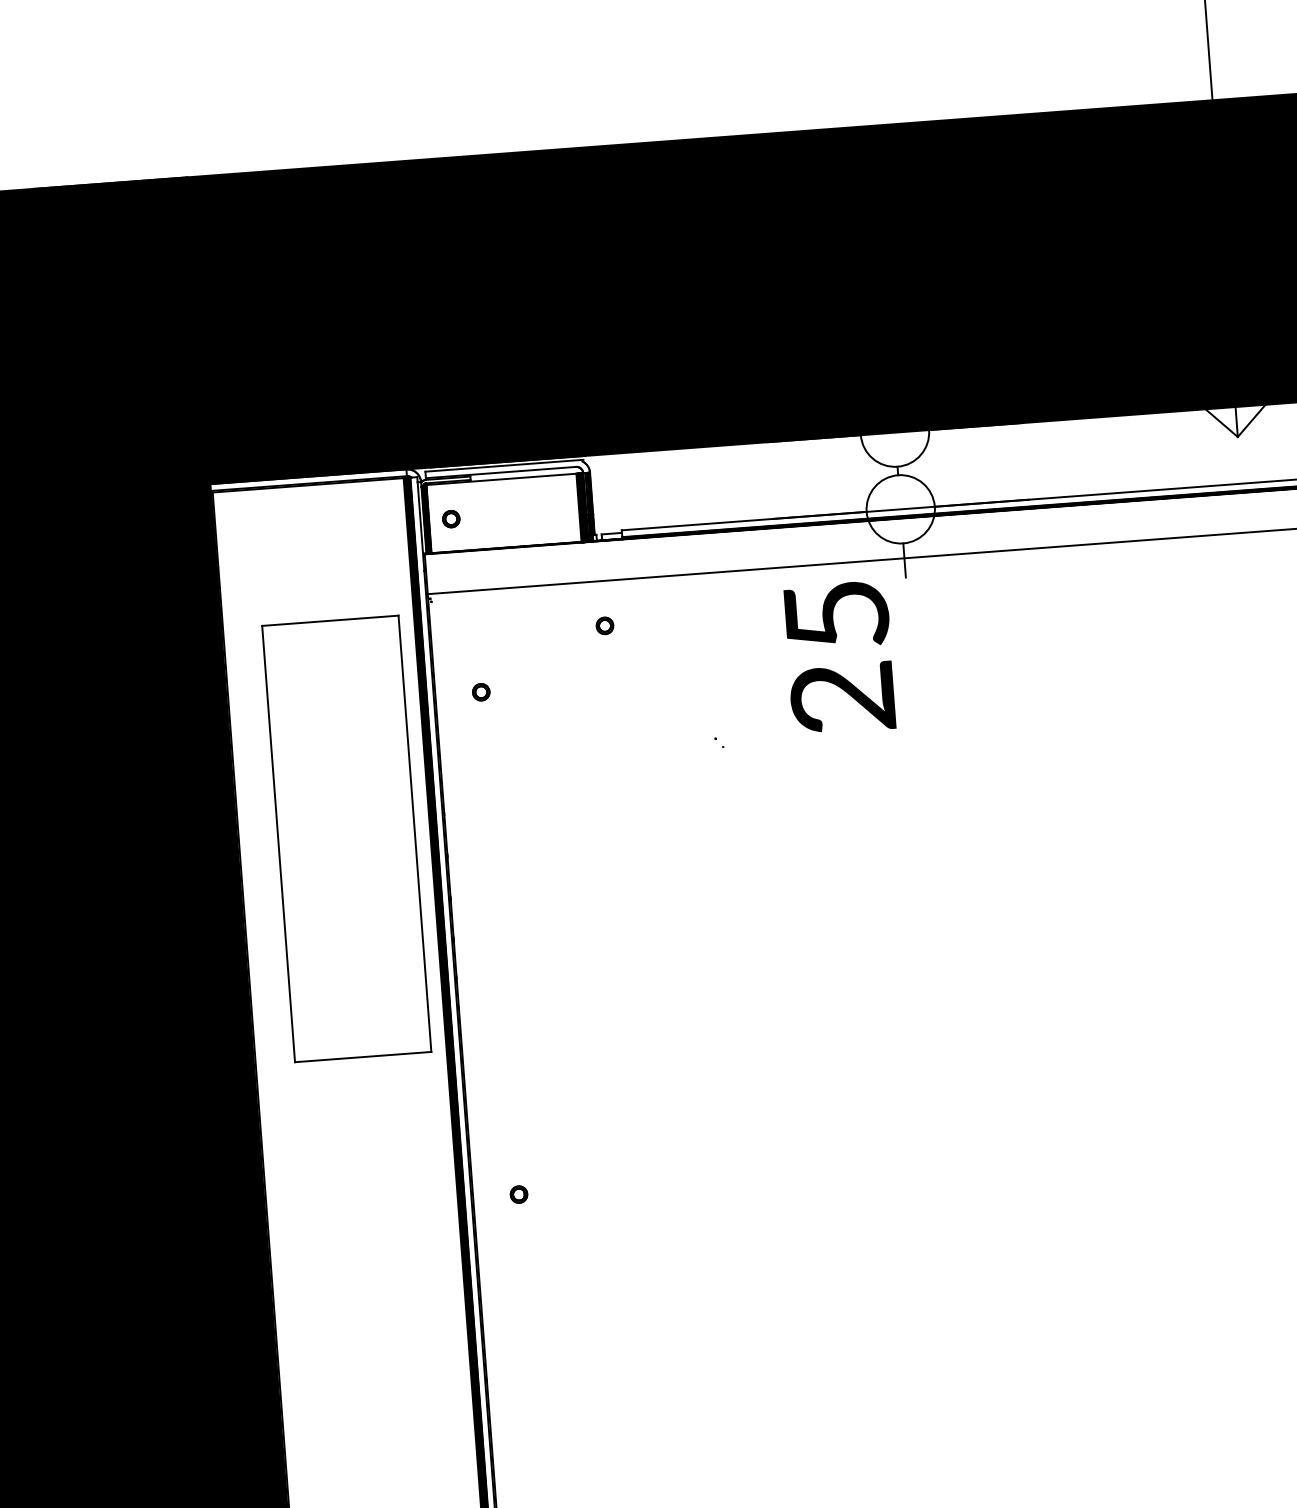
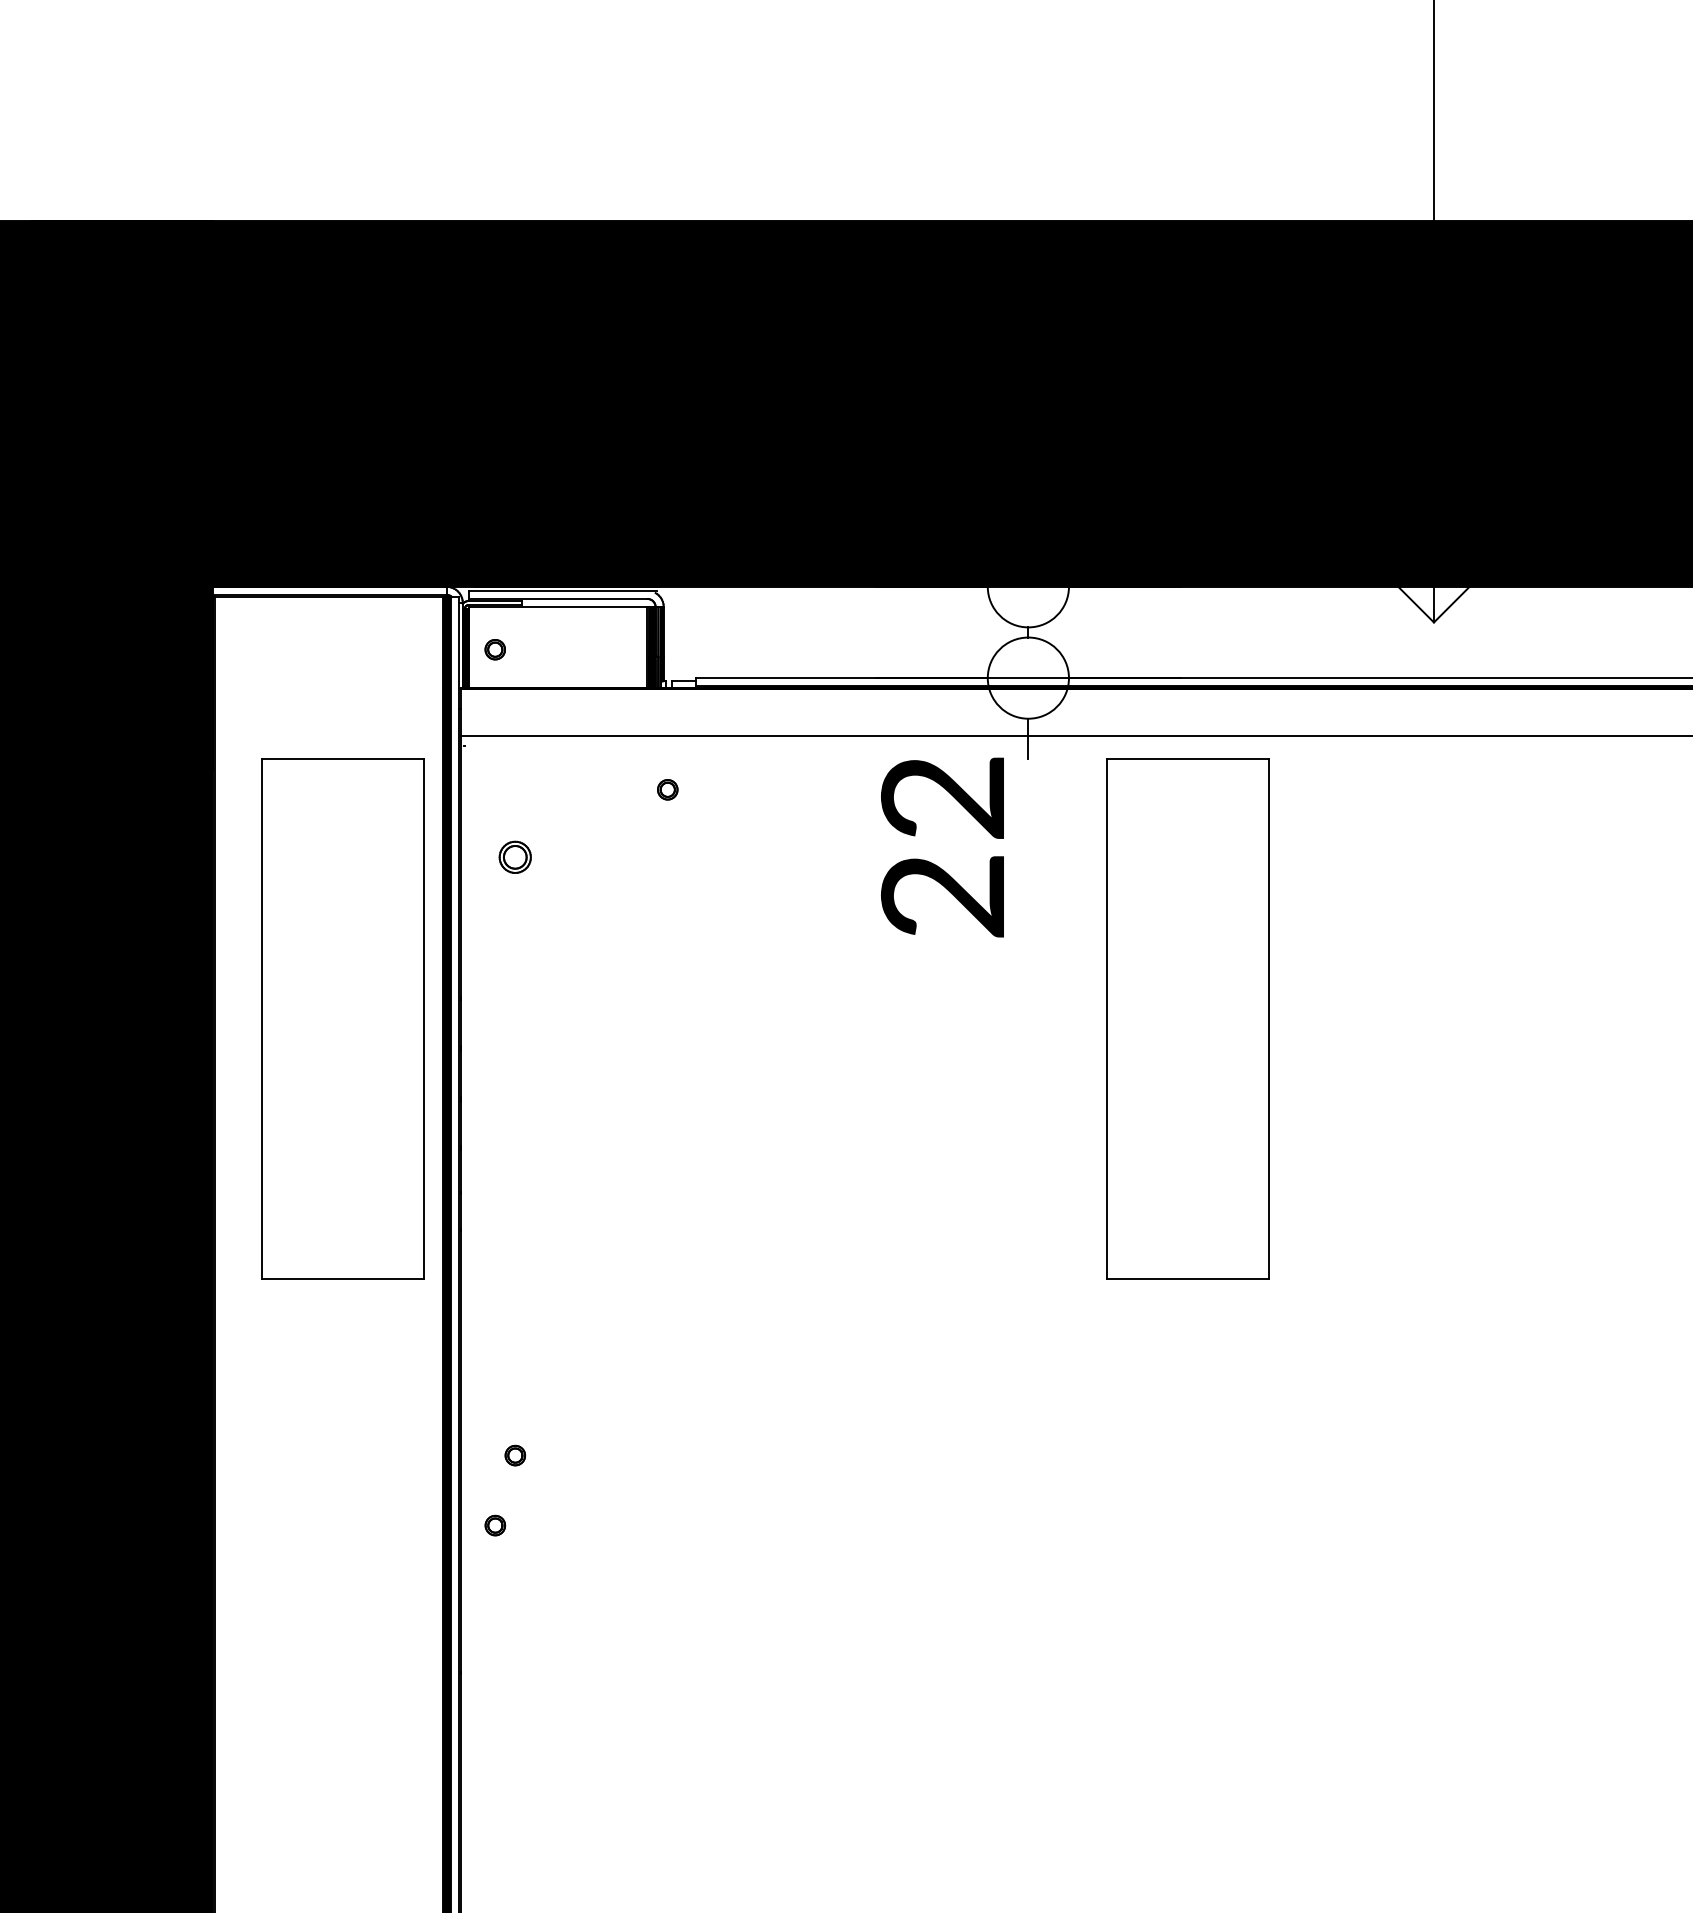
text: (837, 614) -> (943, 797), 25 -> 22
part: (481, 692) -> (515, 857), size x1.6
part: (1055, 785) -> (1187, 1018), added
part: (506, 1254) -> (495, 1525), added

